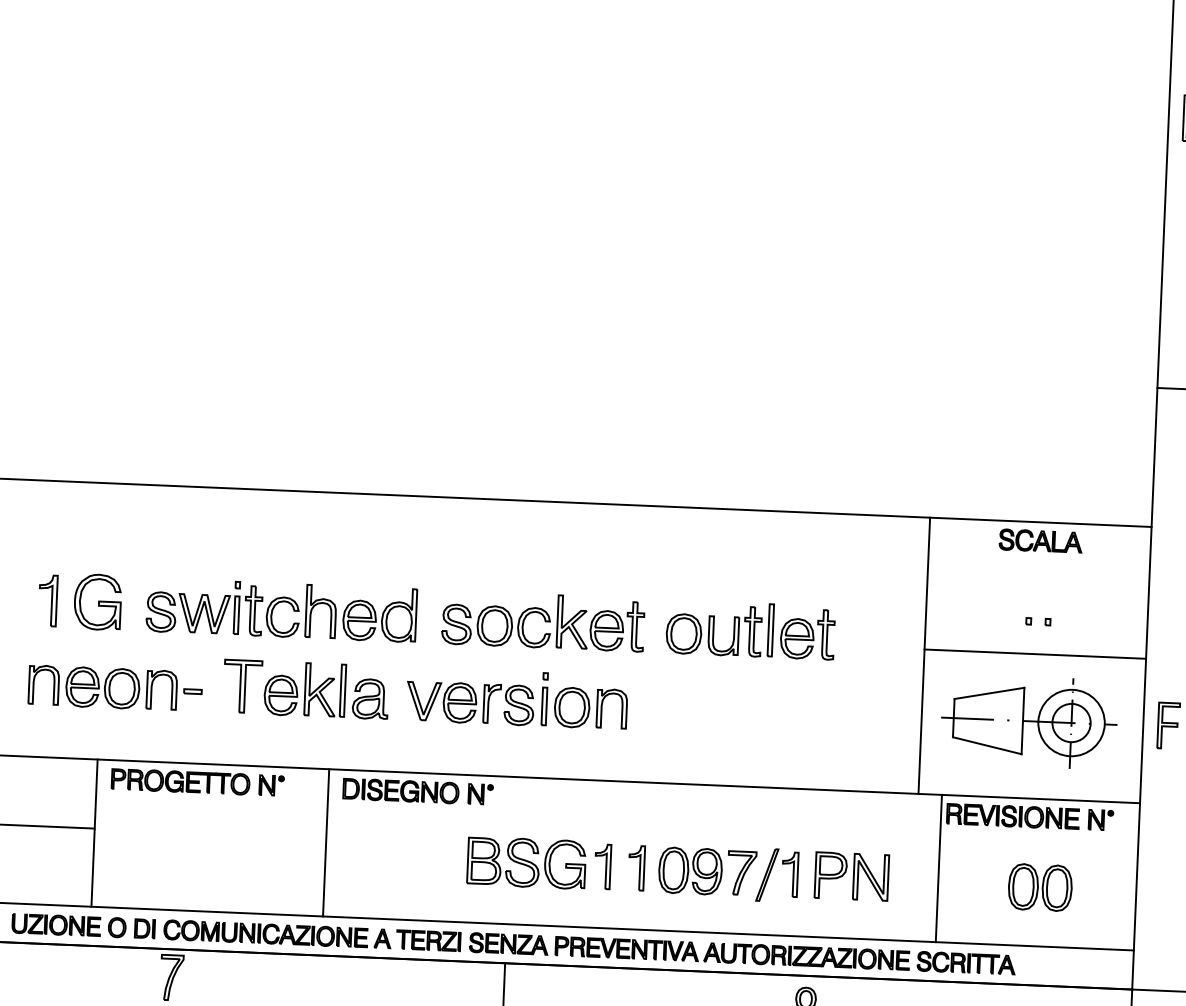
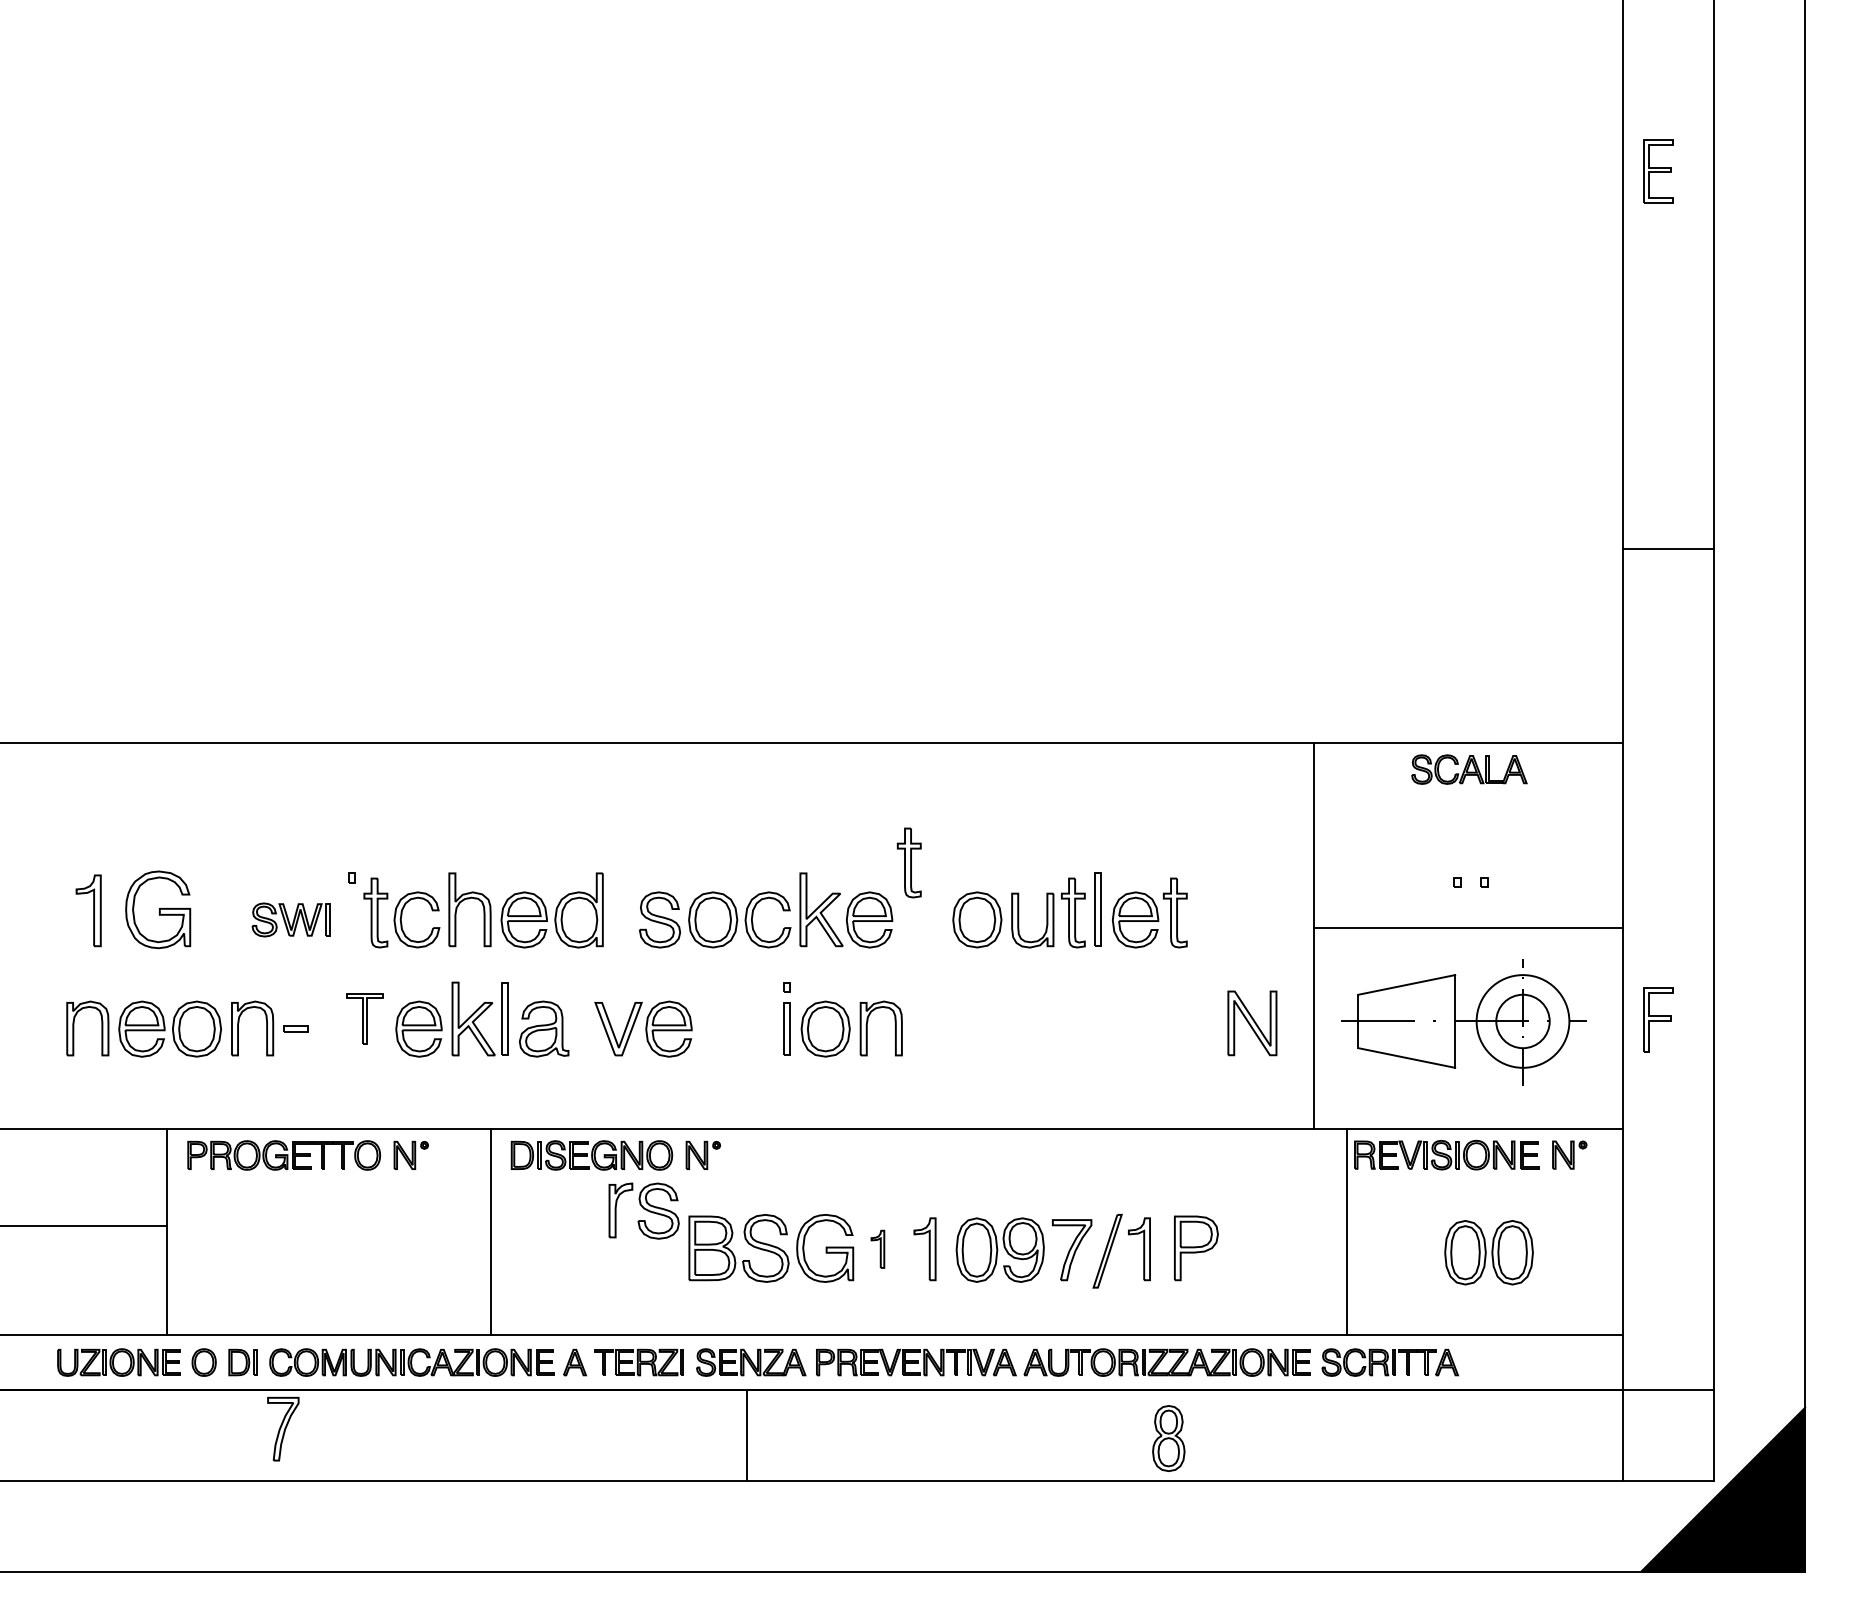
part: (192, 613) -> (290, 919), size x0.6
part: (634, 626) -> (908, 862), moved
part: (242, 686) -> (364, 1018), size x0.7
part: (508, 704) -> (643, 1210), moved
part: (602, 866) -> (877, 1249), size x0.6
part: (871, 877) -> (1252, 1023), moved

